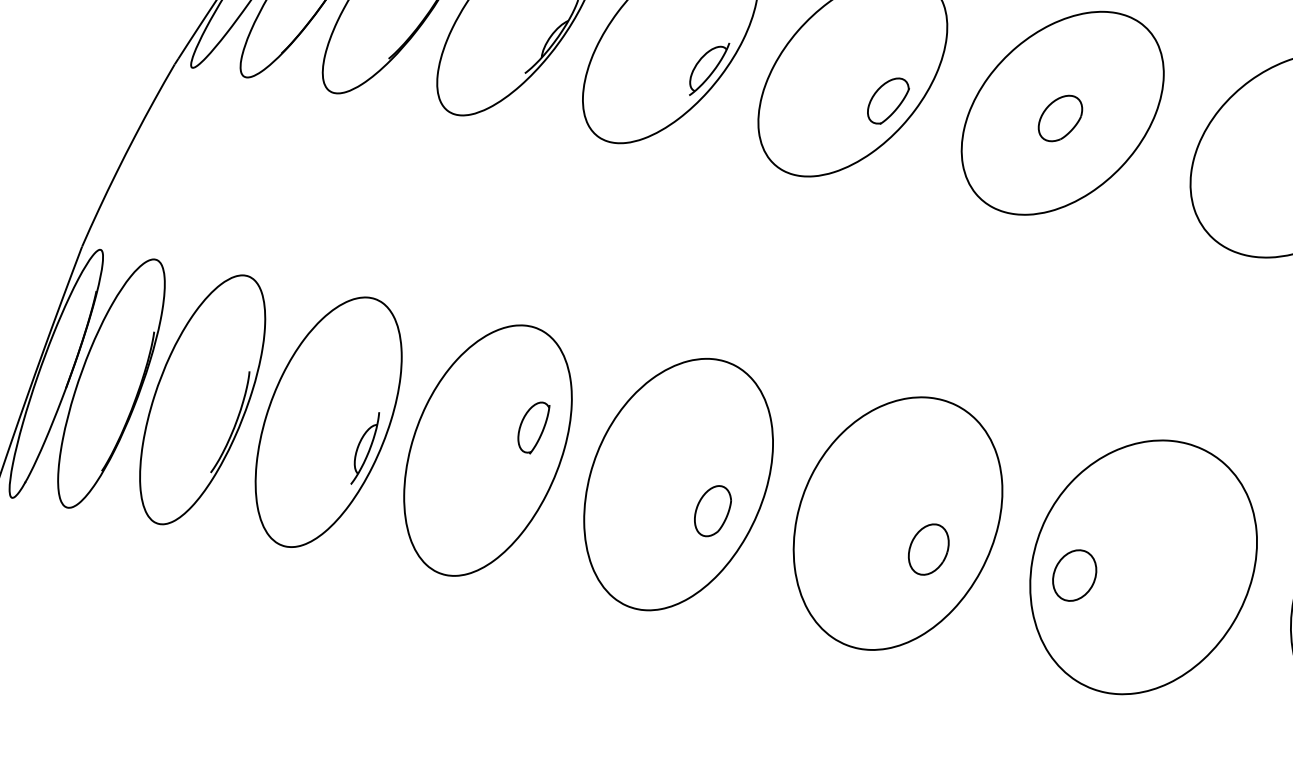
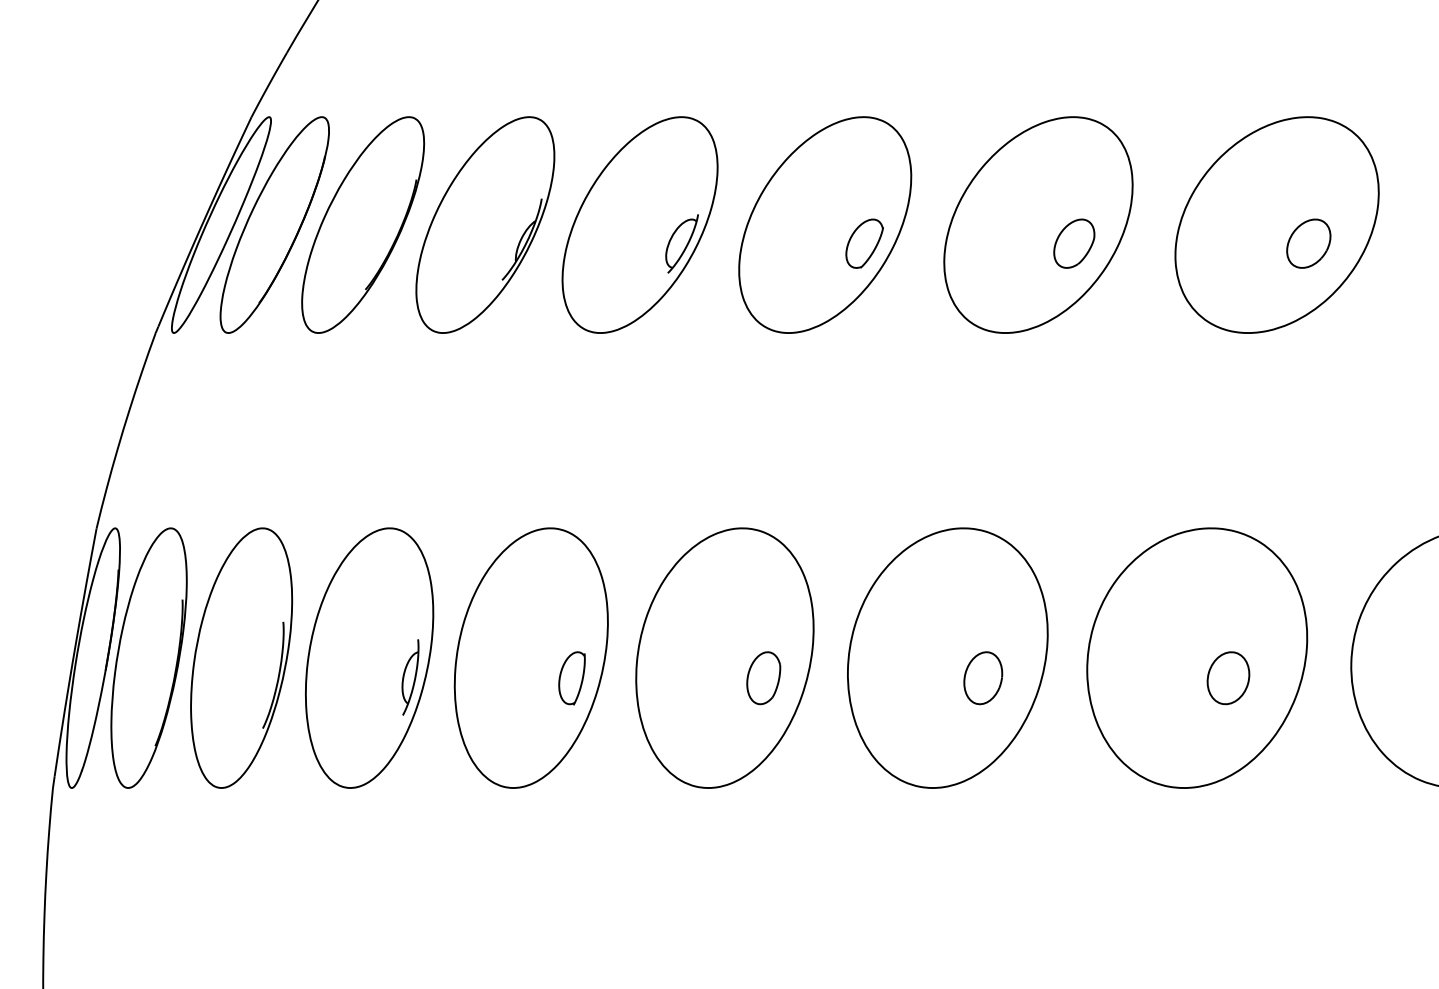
part: (1060, 118) -> (1074, 243), moved
part: (532, 427) -> (571, 678), moved
part: (1074, 575) -> (1228, 678), moved

